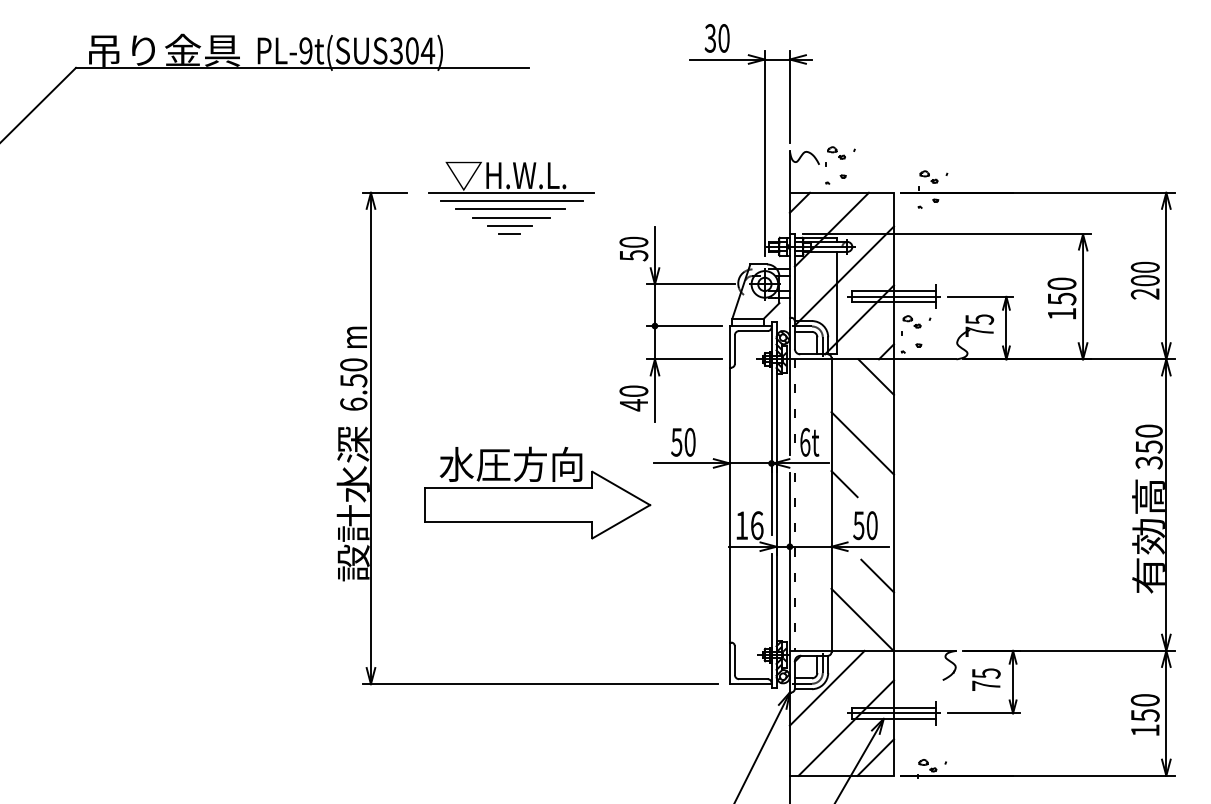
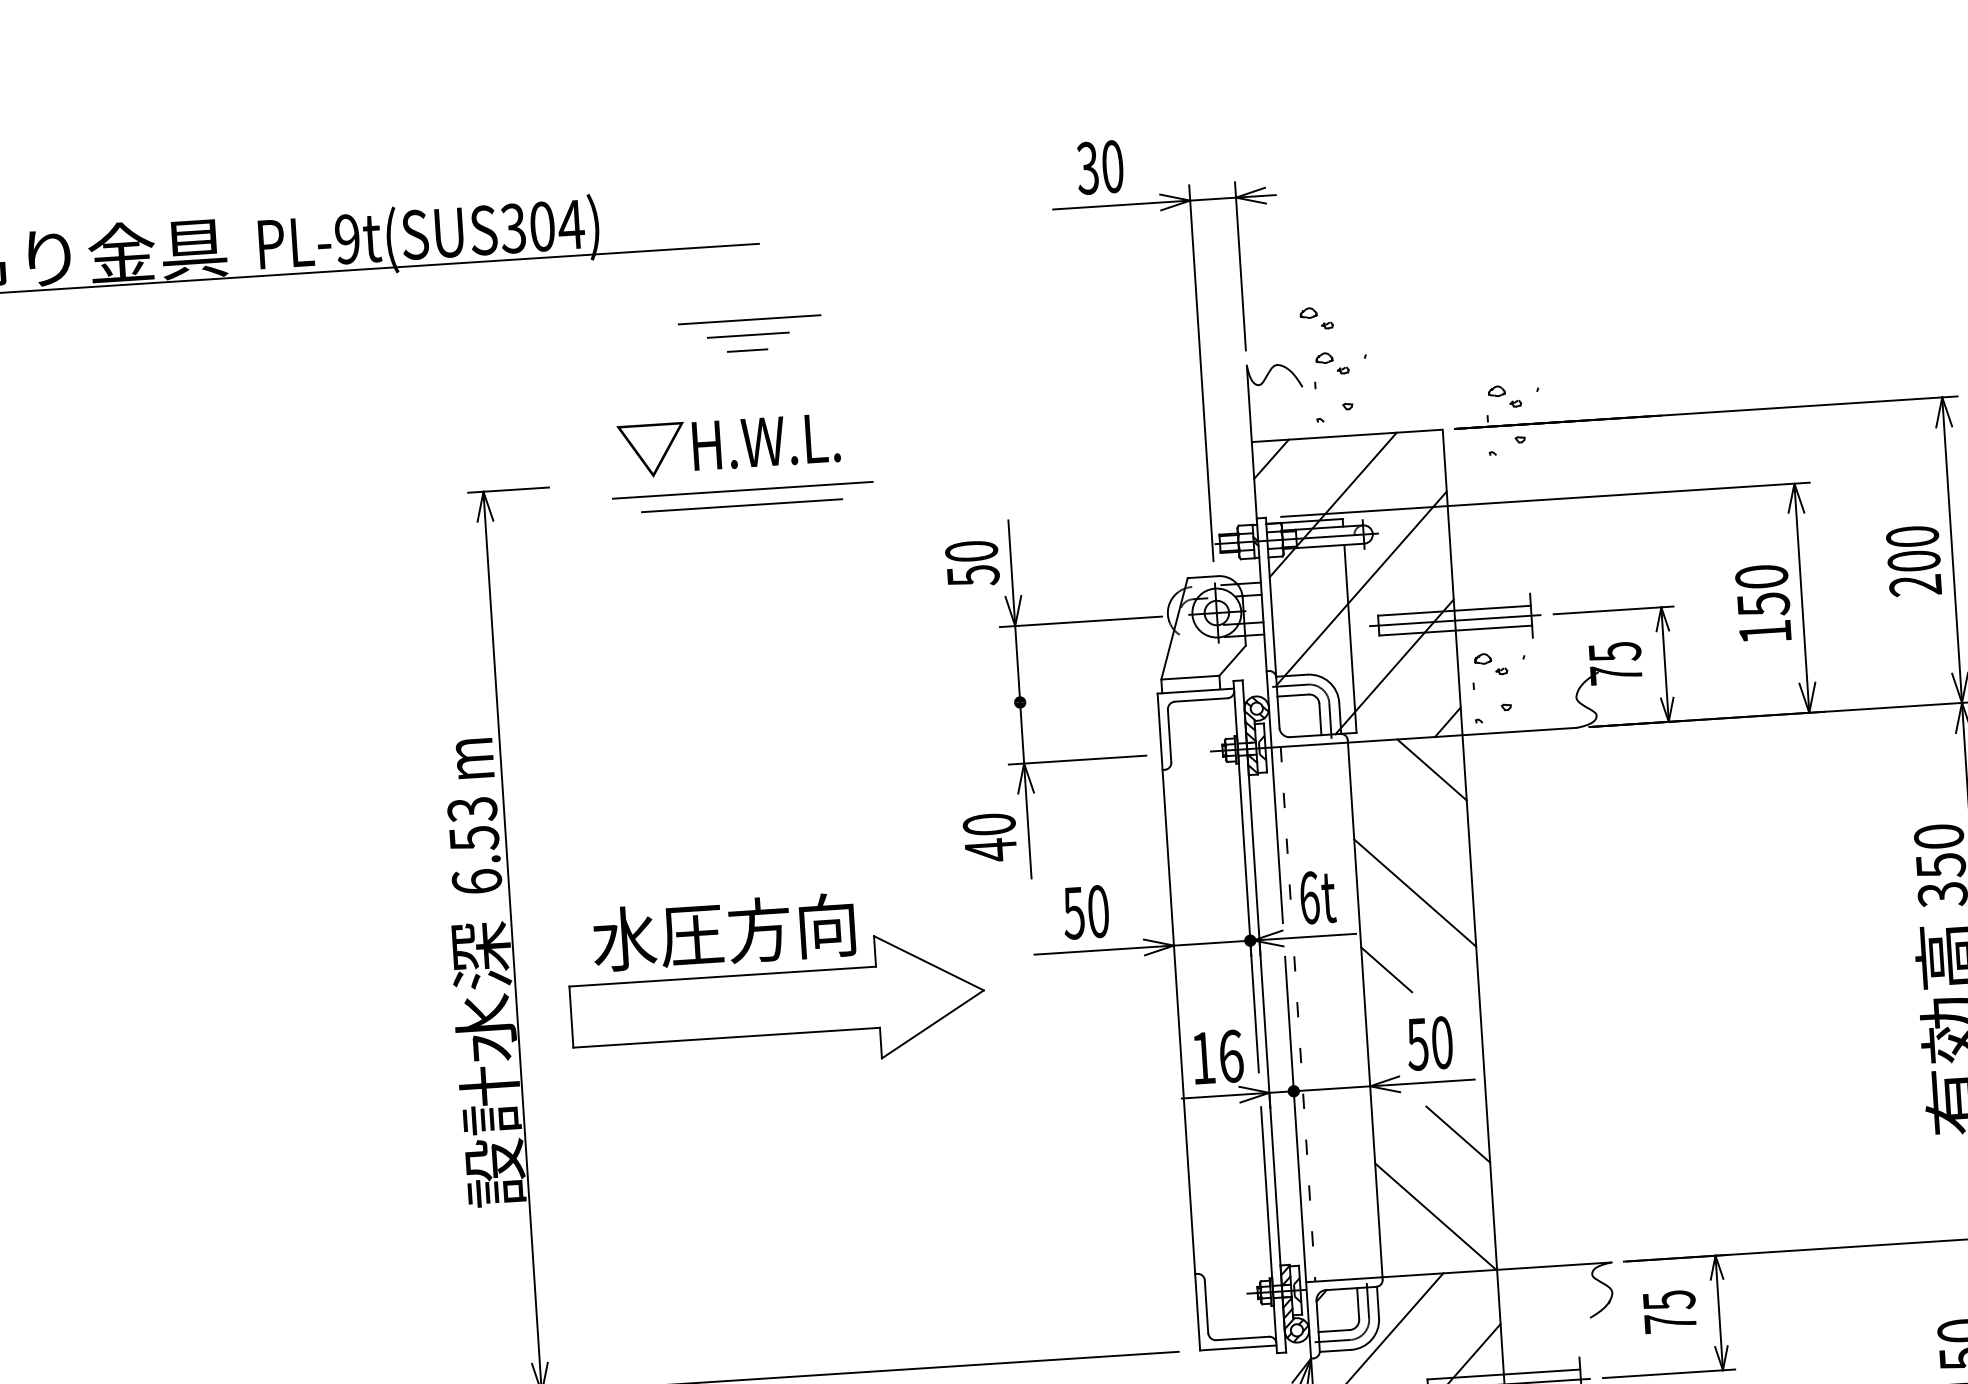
part: (829, 127) -> (1316, 317), added
line: (511, 192) -> (741, 474), removed
part: (511, 225) -> (750, 333), moved
line: (683, 326) -> (1072, 699), removed
text: (353, 364) -> (471, 808), 6.50 -> 6.53
part: (537, 492) -> (775, 980), moved

